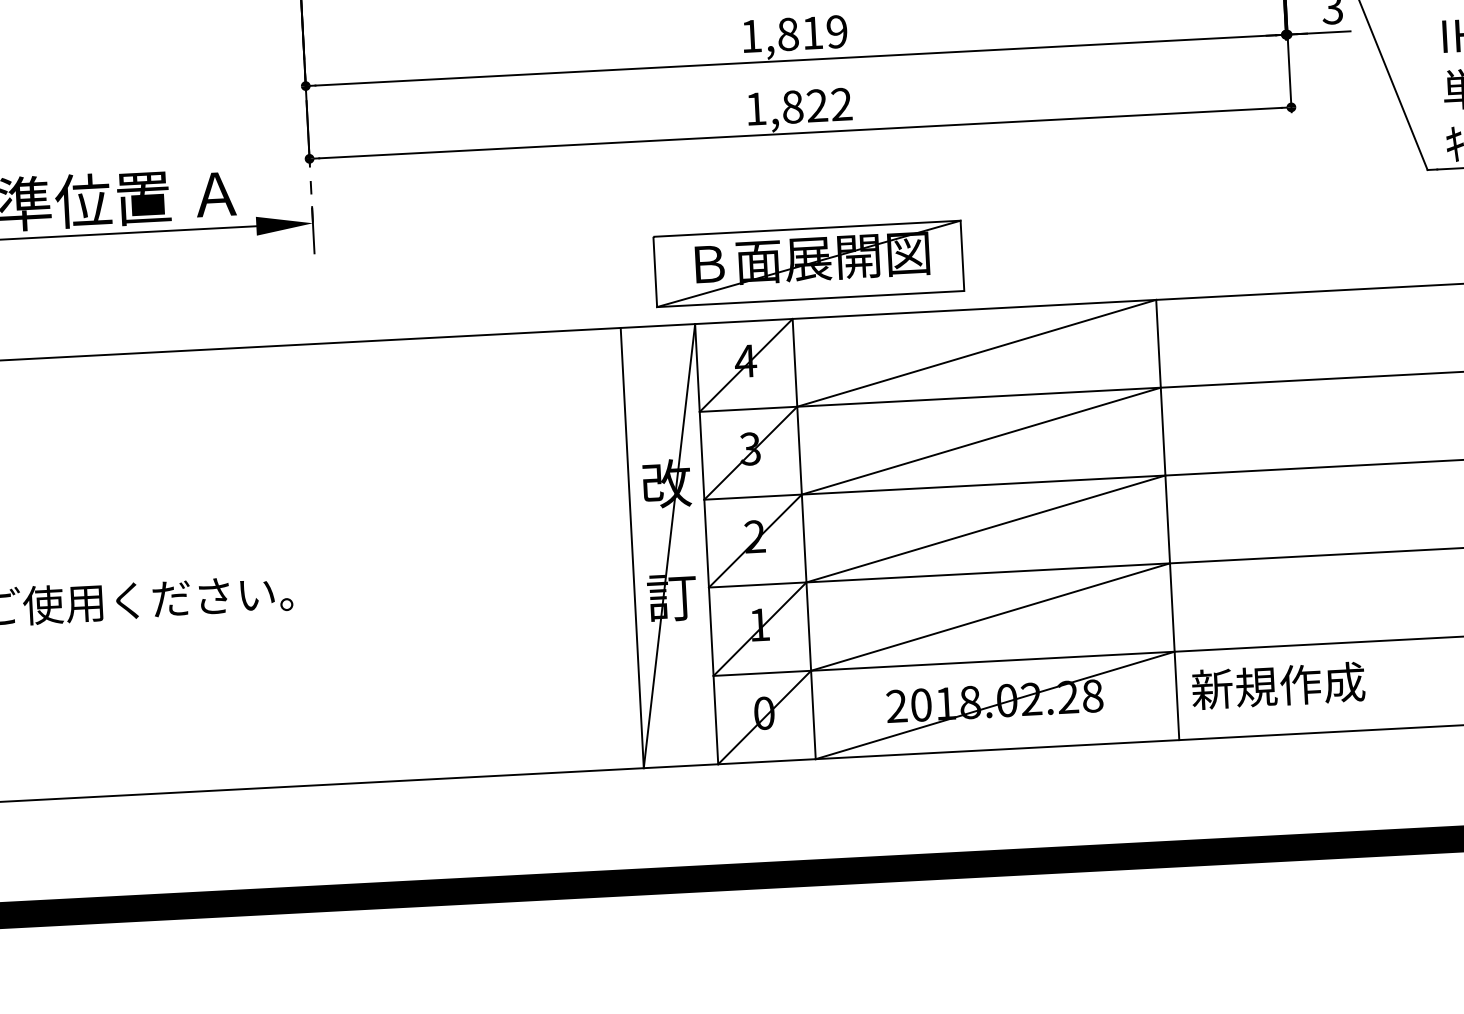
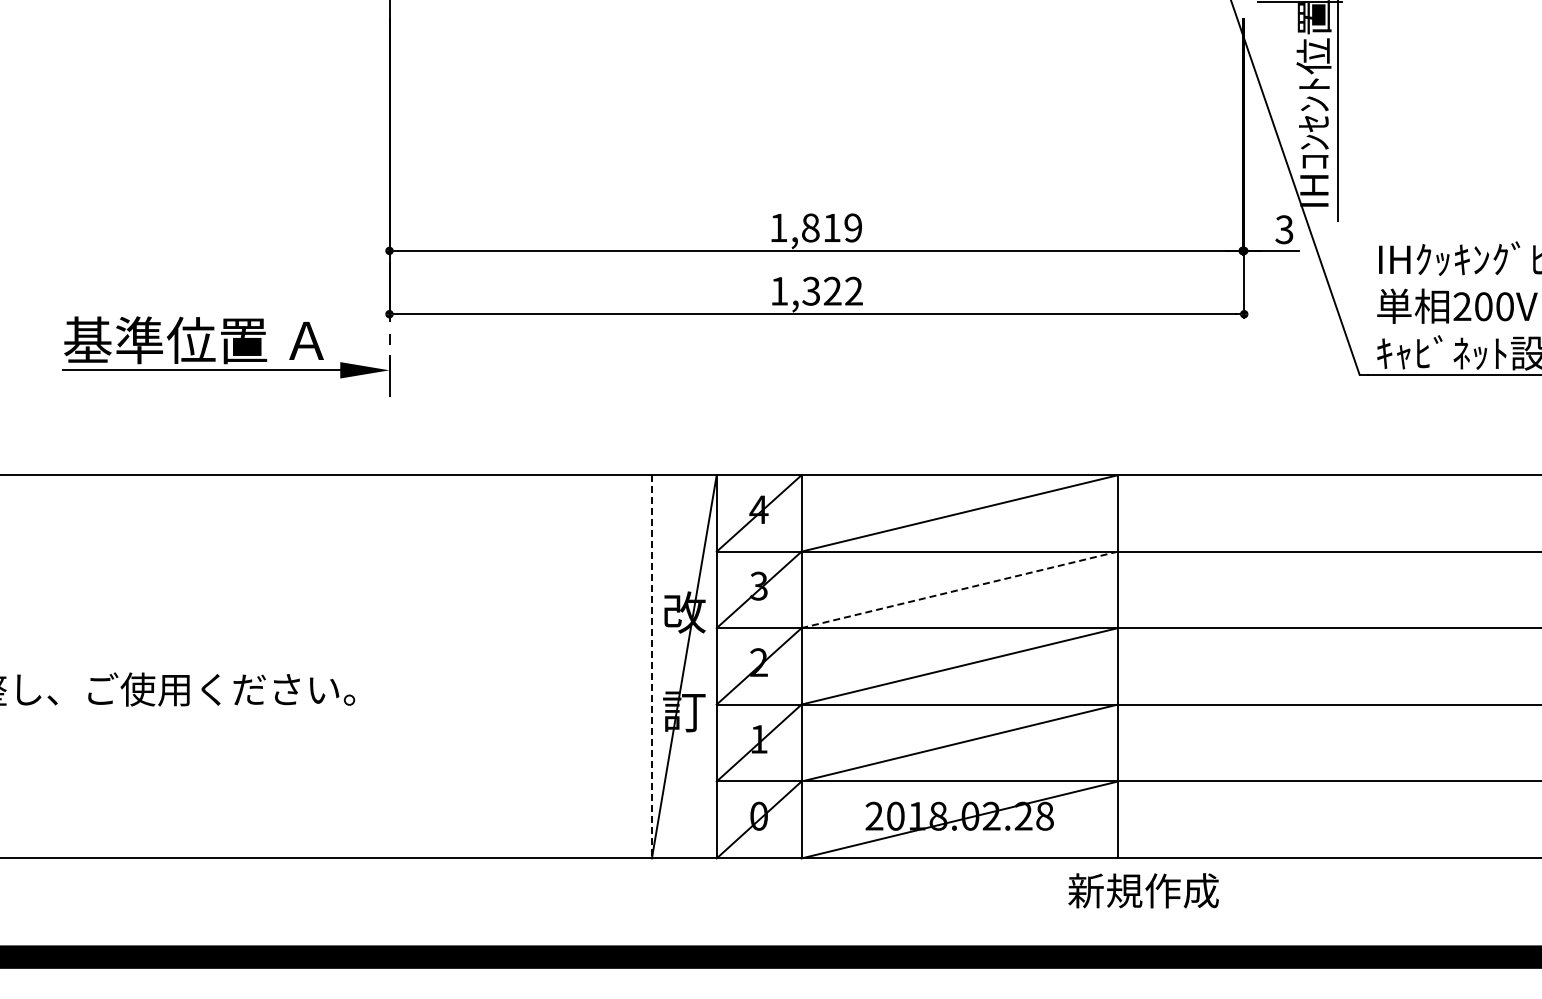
text: (792, 106) -> (811, 290), 1,822 -> 1,322
part: (808, 263) -> (817, 427), removed
line: (980, 440) -> (959, 589), solid -> dashed
line: (631, 547) -> (651, 666), solid -> dashed
text: (1278, 685) -> (1143, 890), moved

